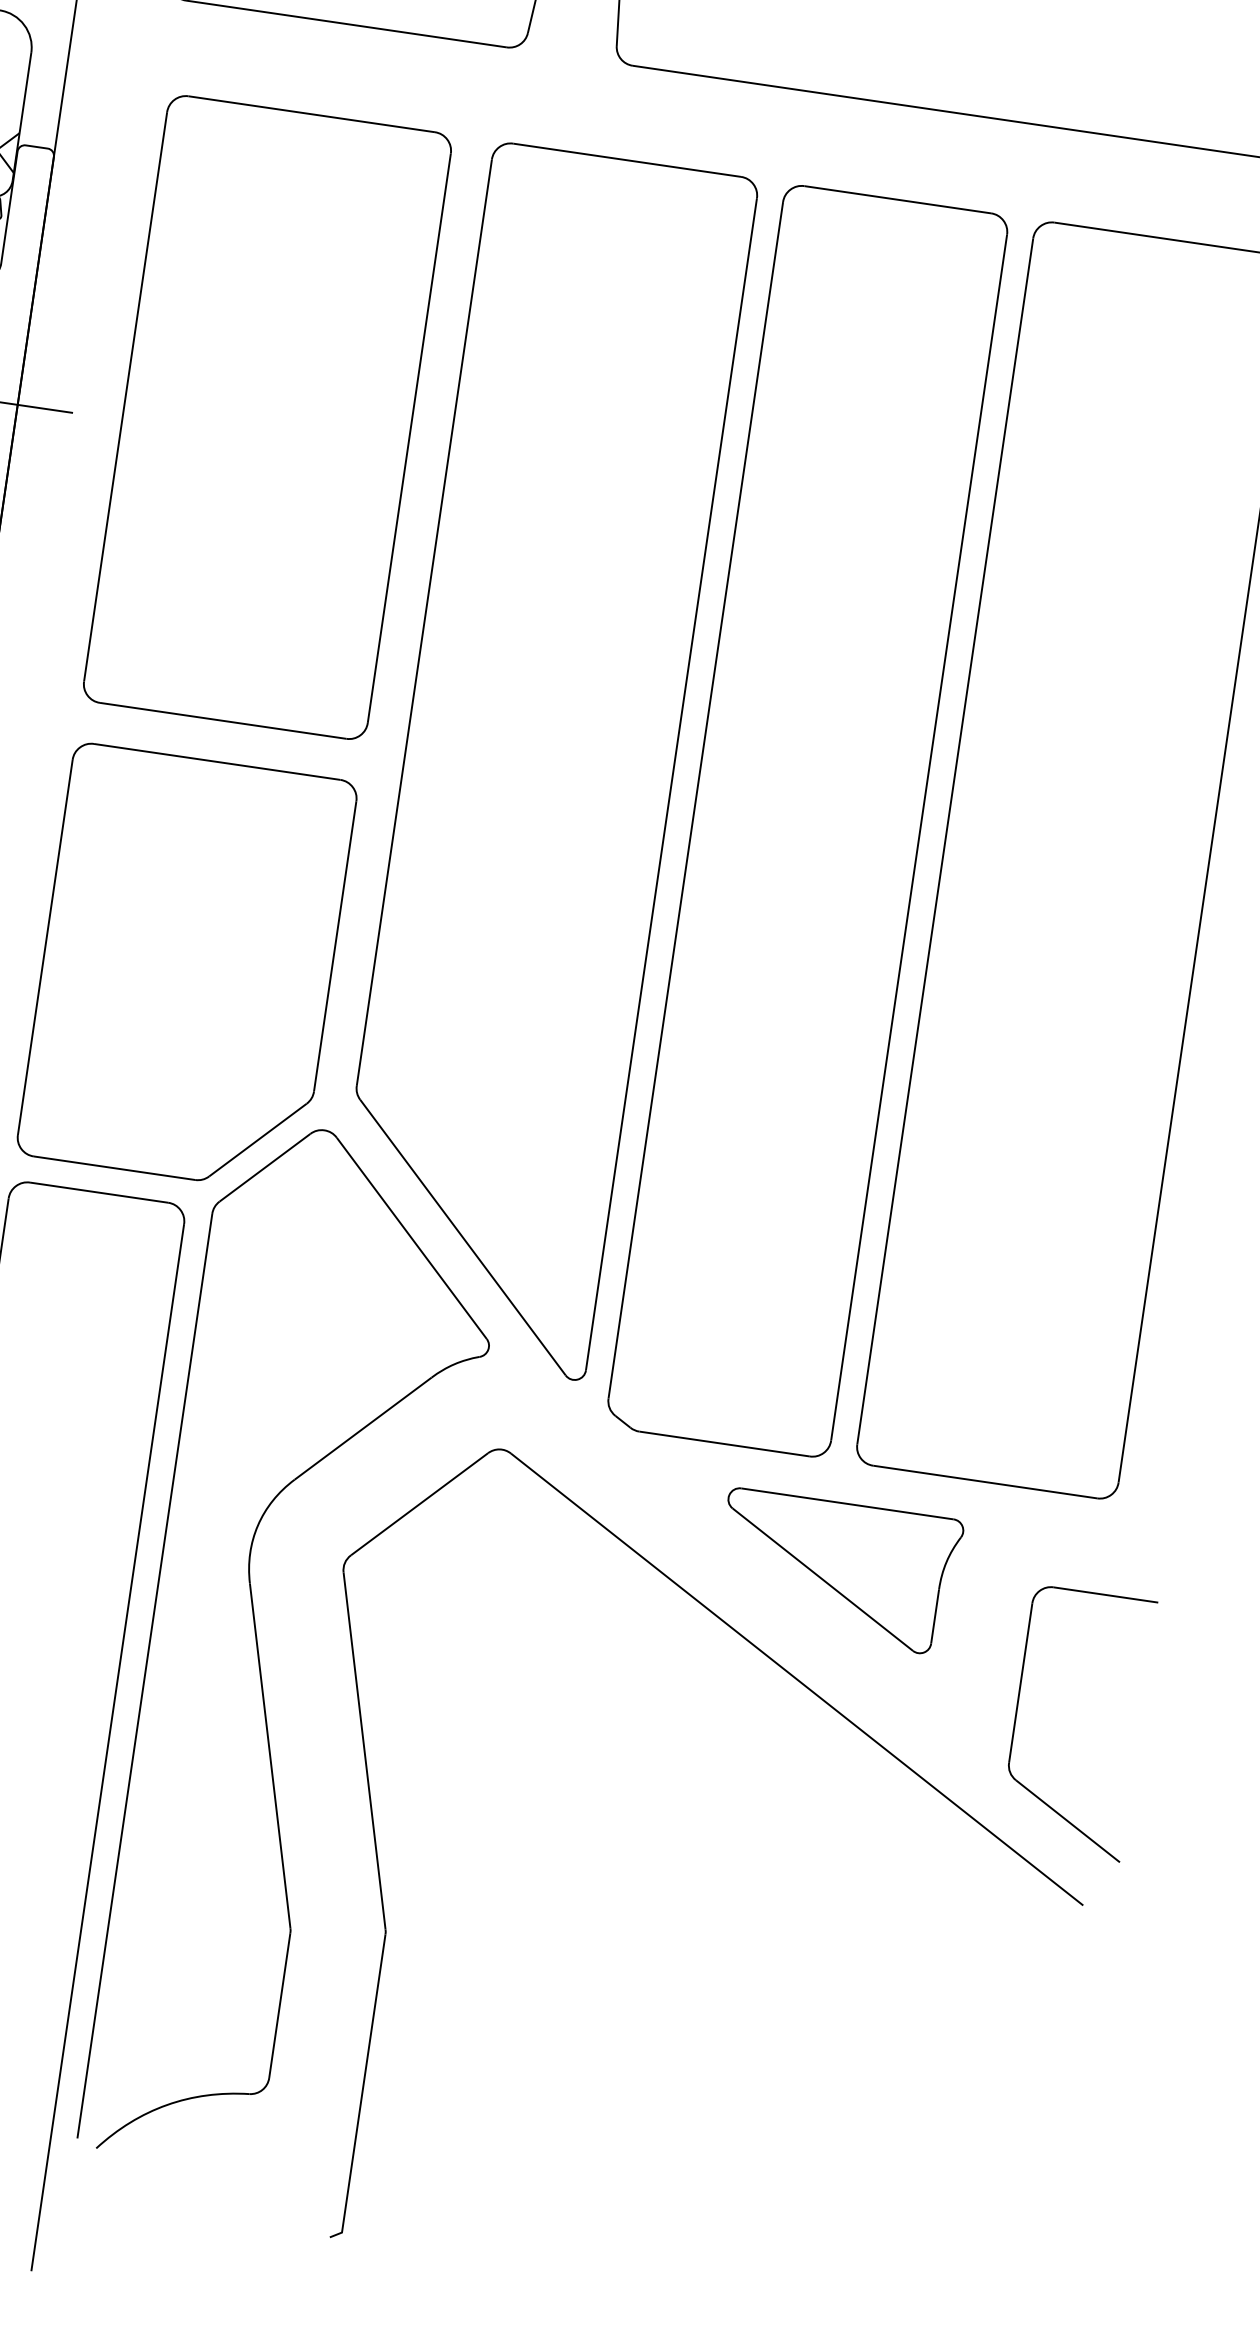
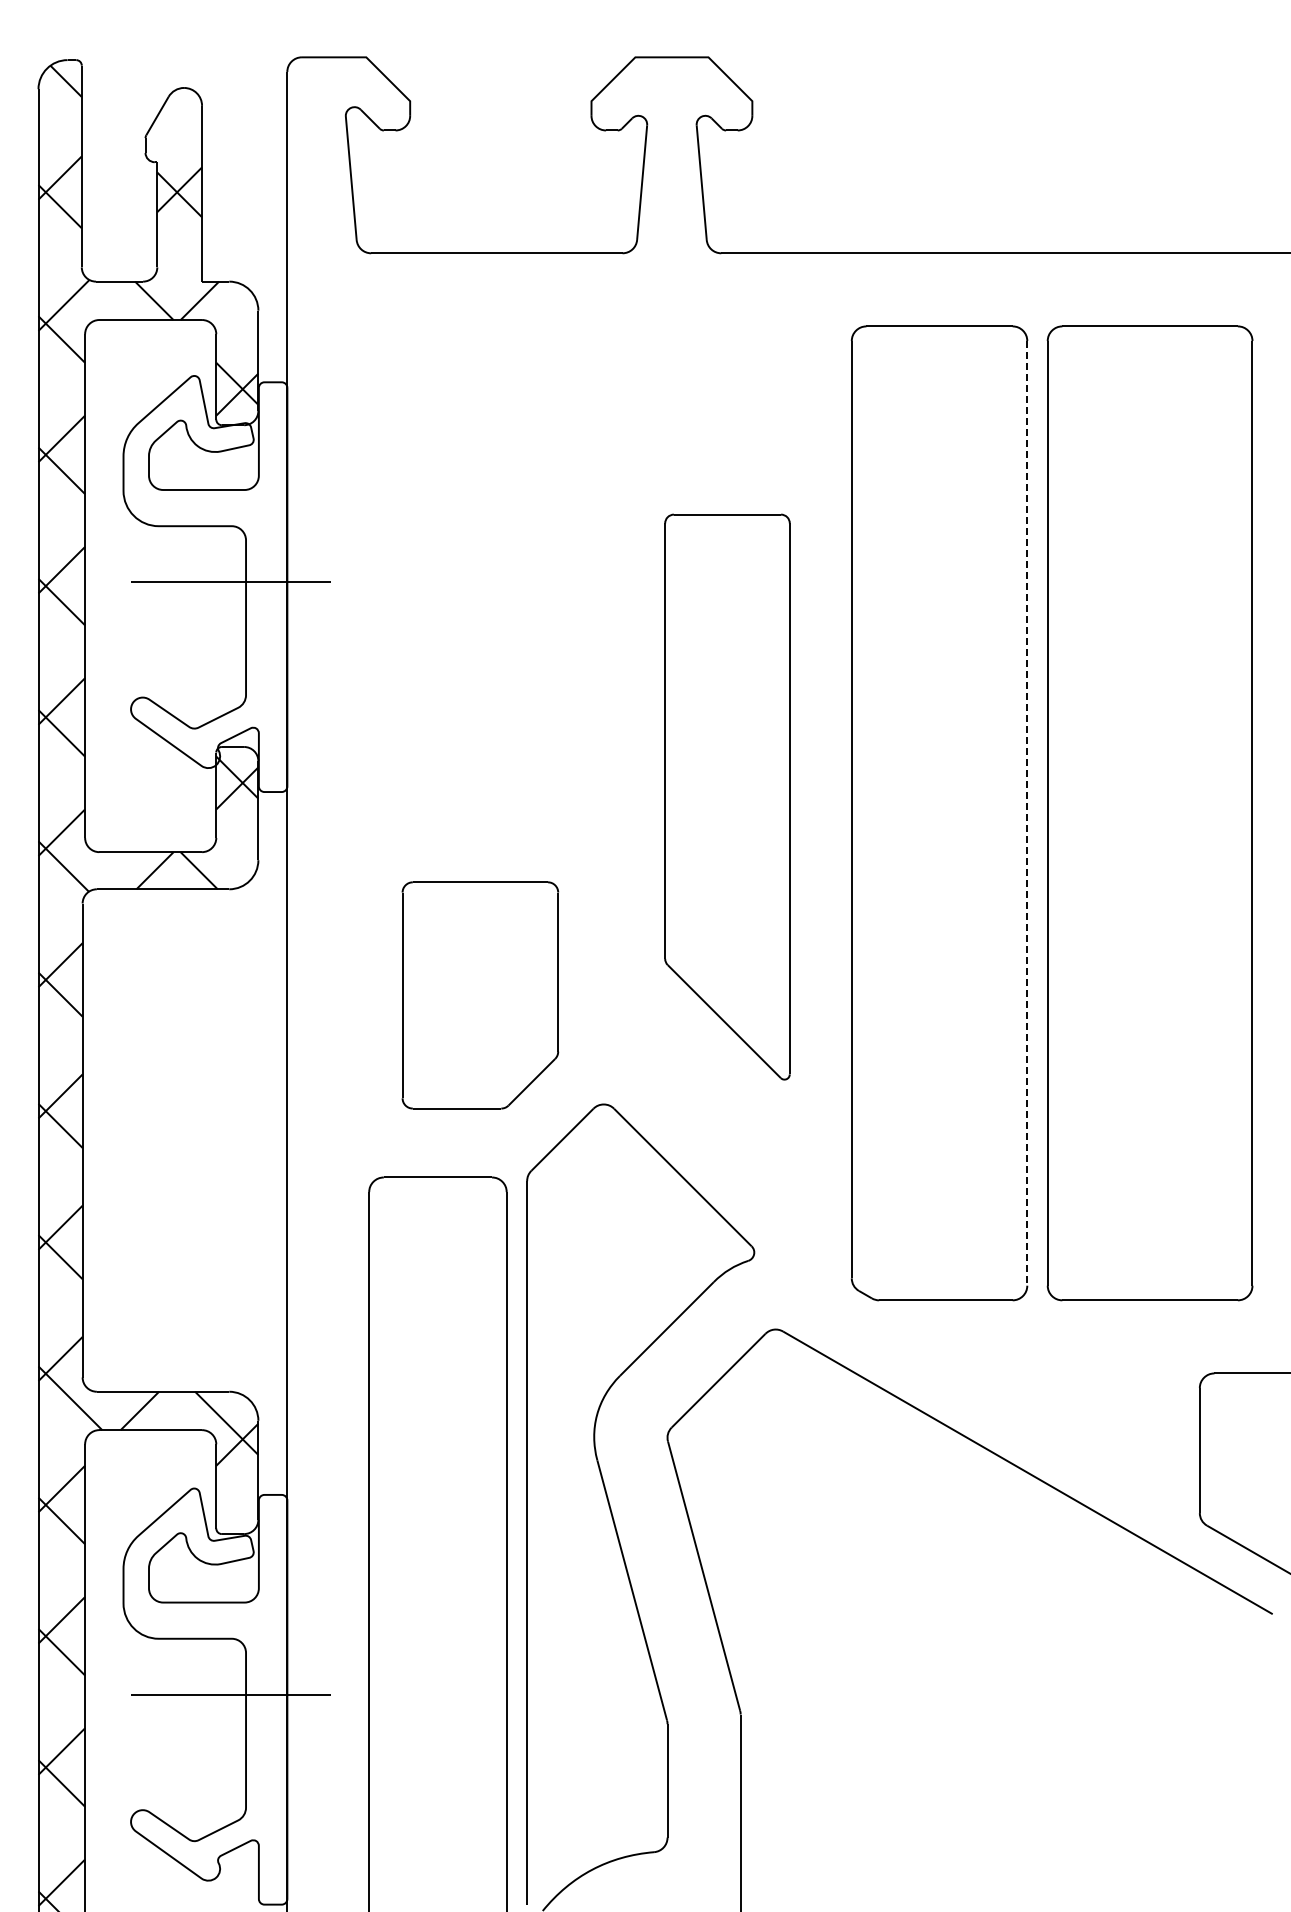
part: (267, 416) -> (480, 563), removed
part: (539, 760) -> (727, 796), size x0.6
line: (919, 837) -> (1027, 813), solid -> dashed
part: (187, 968) -> (480, 995), size x0.7
part: (837, 1571) -> (1046, 1385), removed

